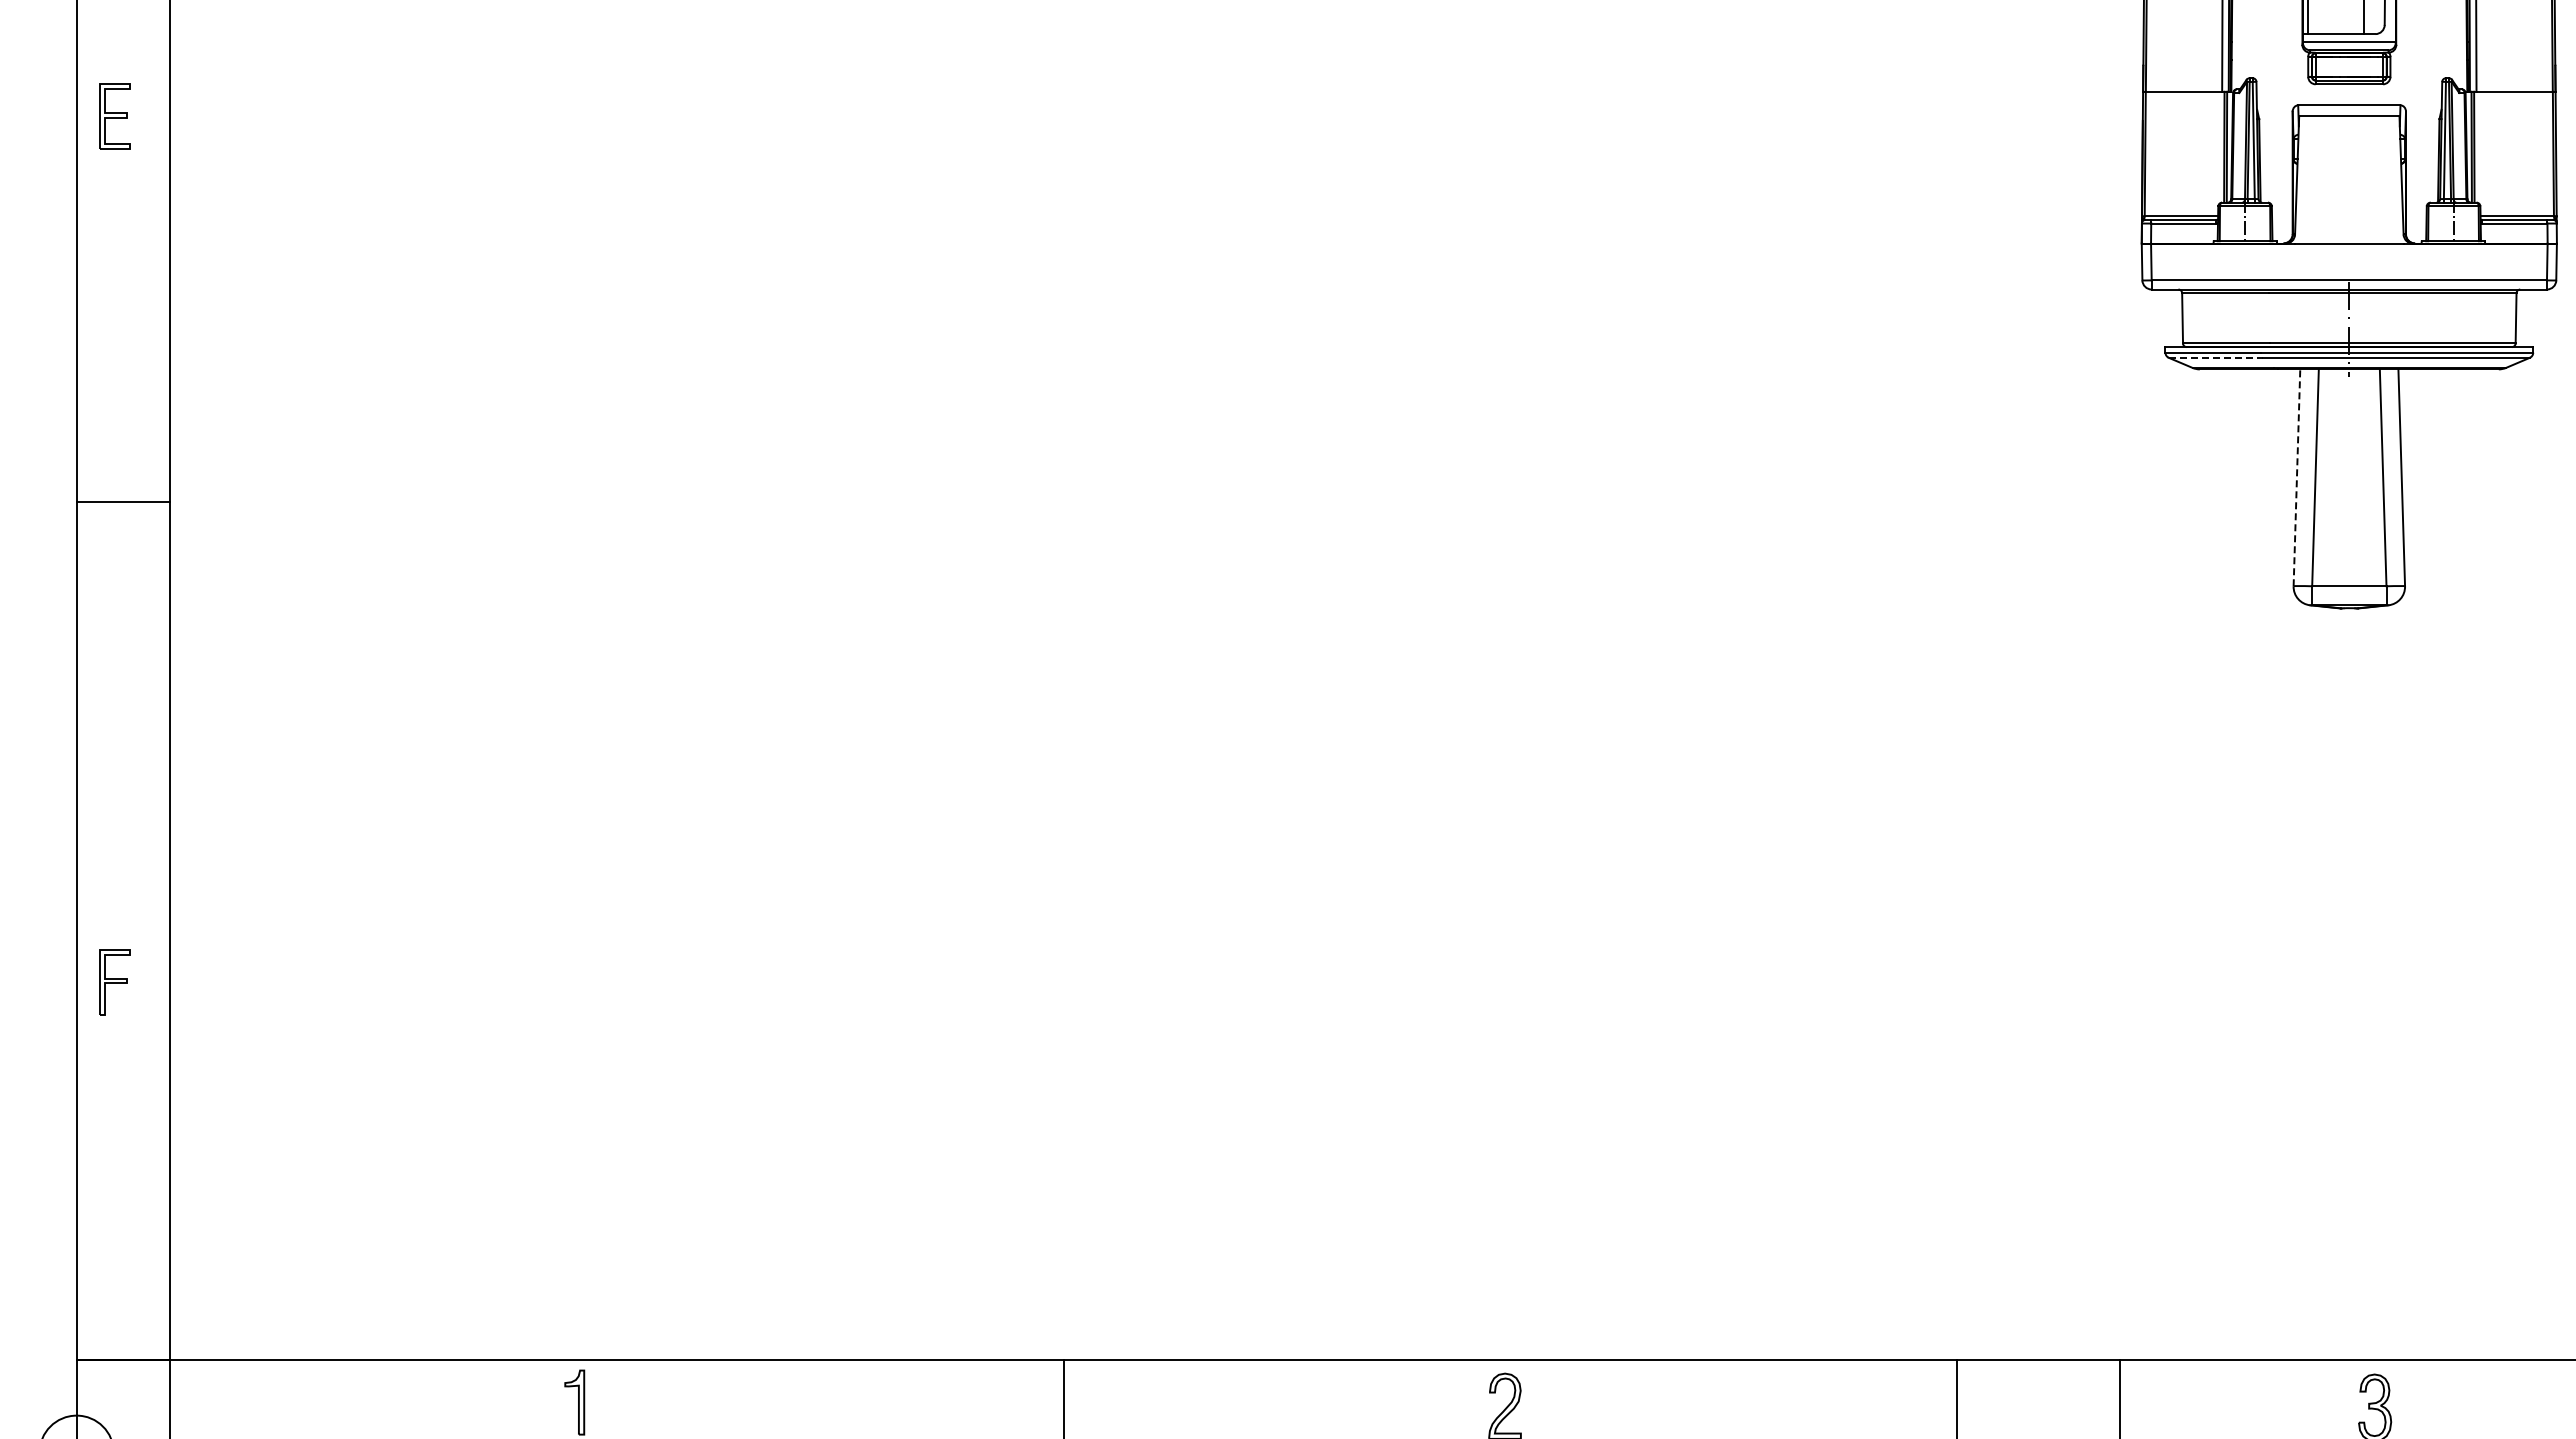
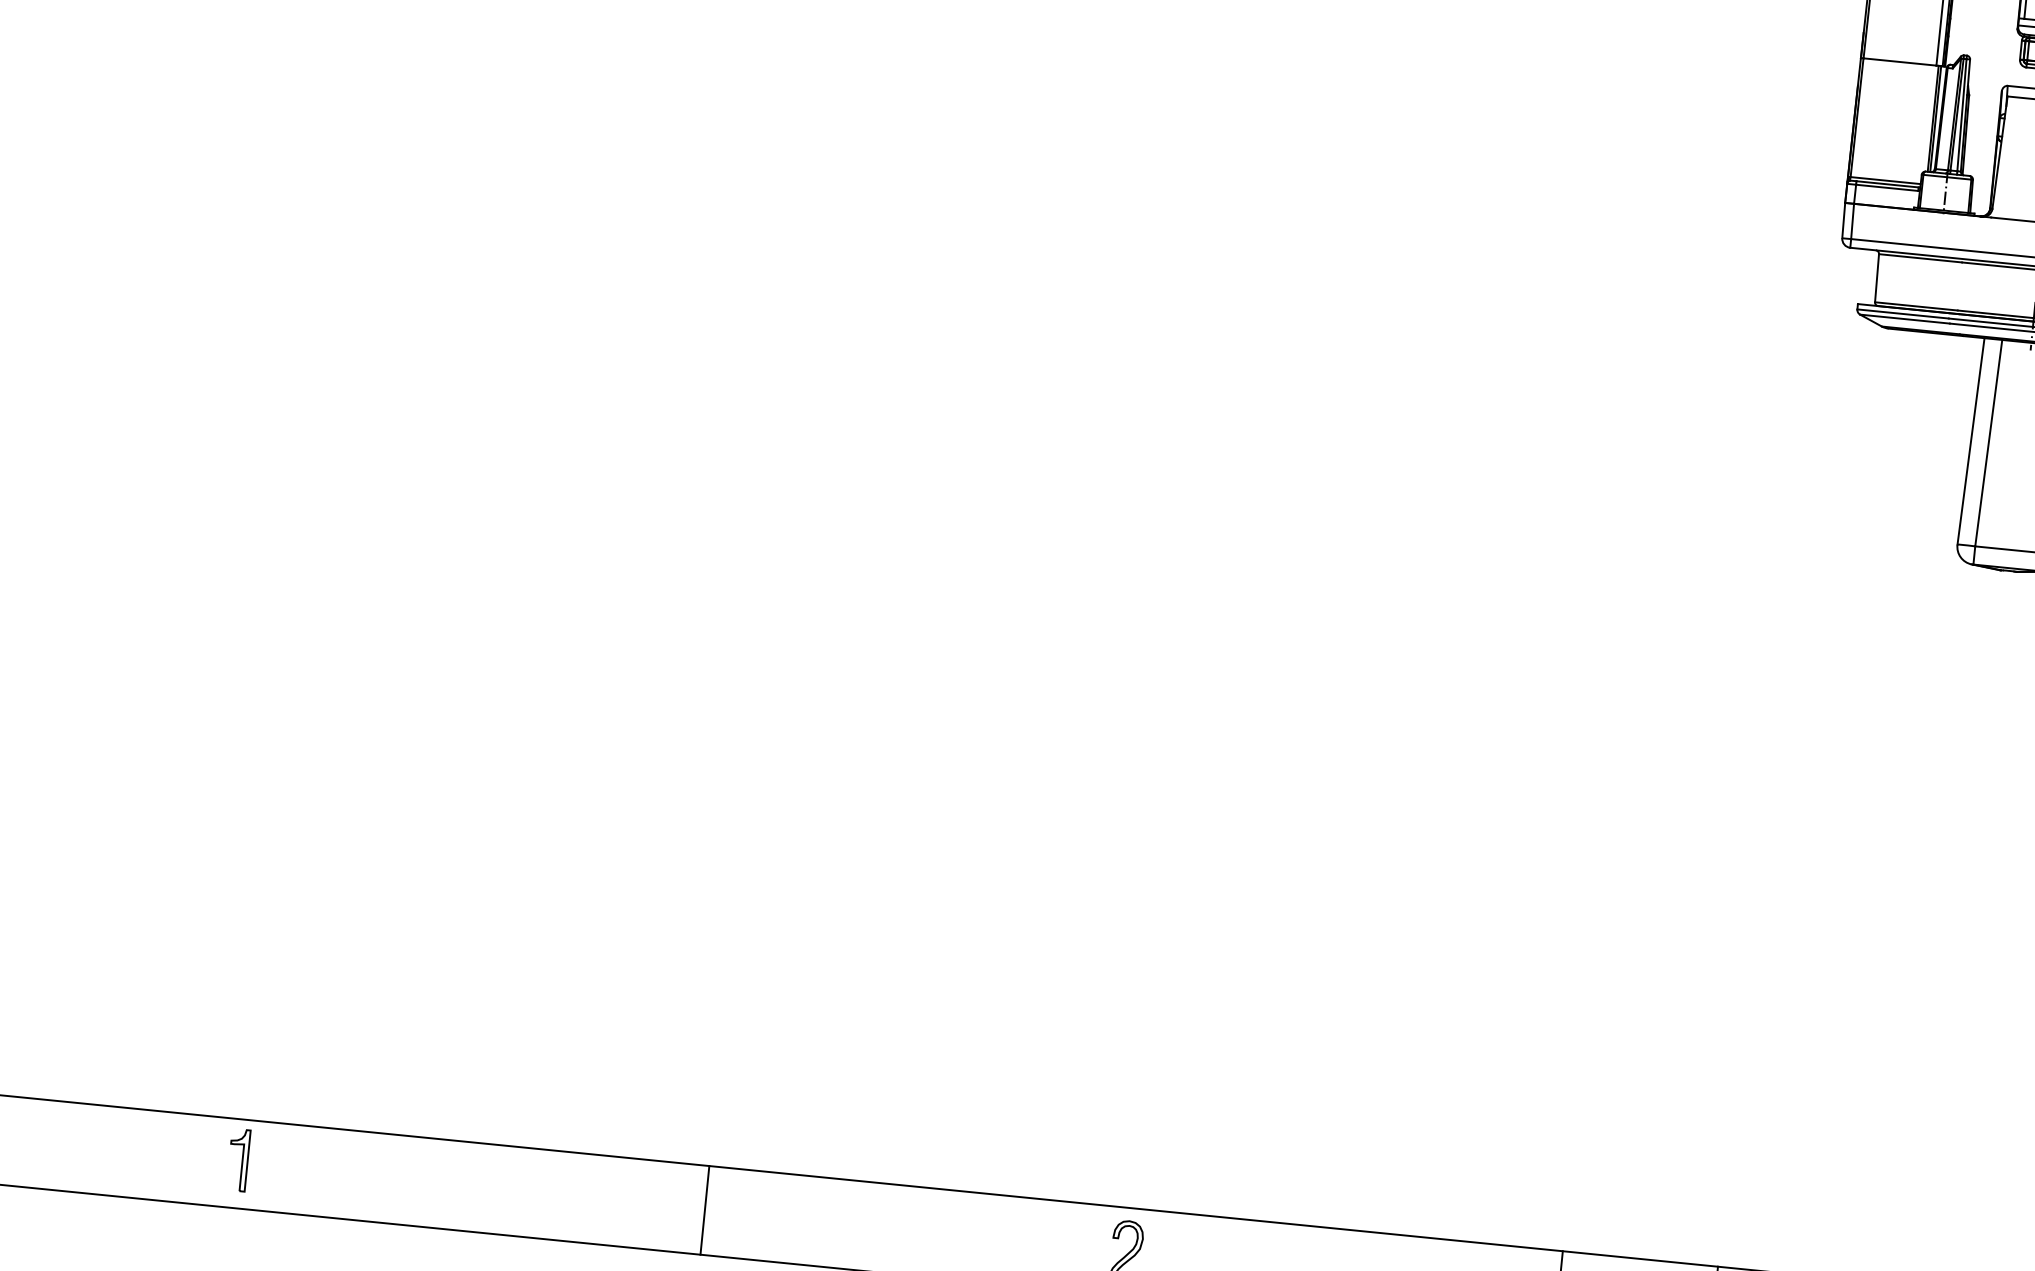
line: (2215, 357) -> (1904, 318), dashed -> solid
line: (2296, 477) -> (1970, 441), dashed -> solid

